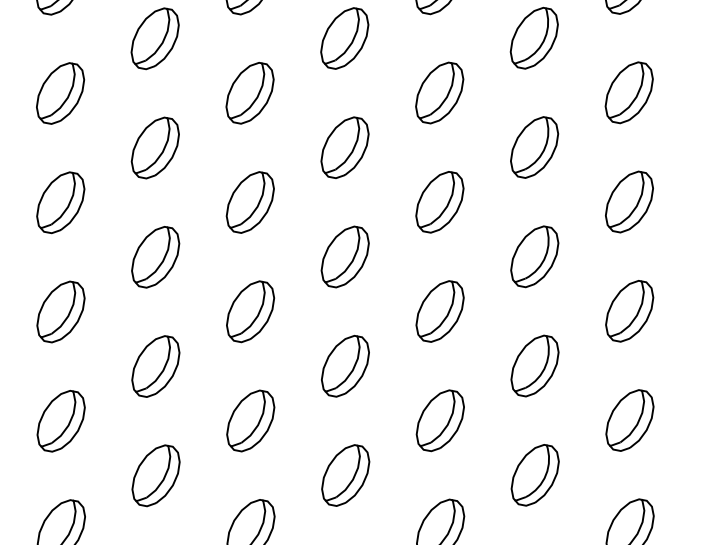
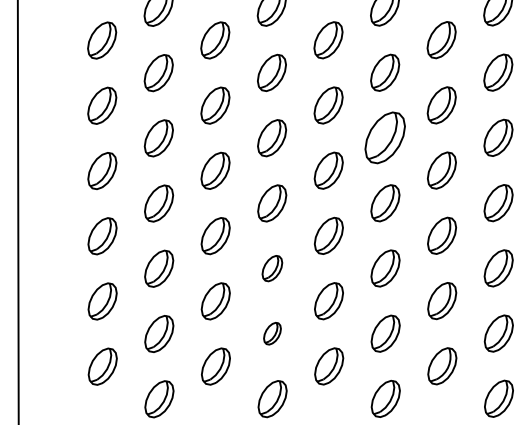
part: (440, 93) -> (385, 138), size x1.4
part: (250, 311) -> (272, 268), size x0.7
part: (250, 420) -> (272, 333), size x0.6

